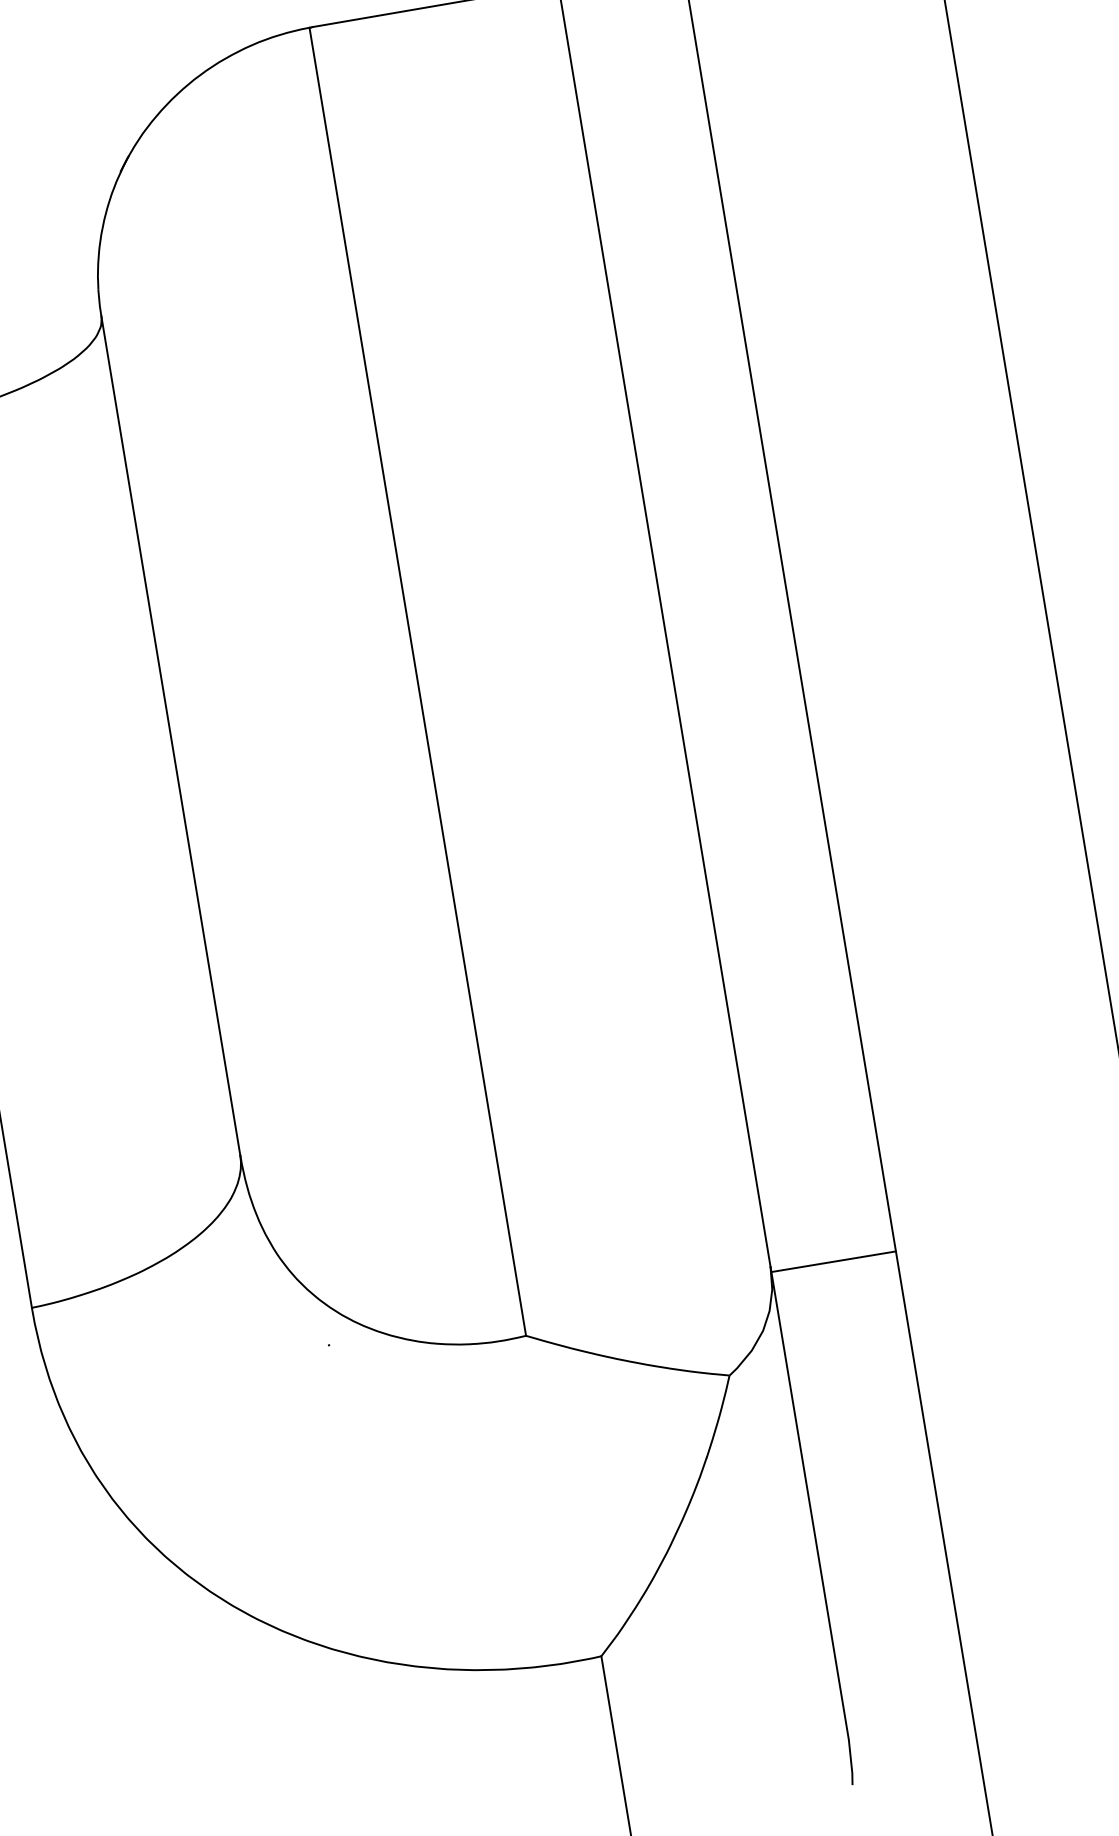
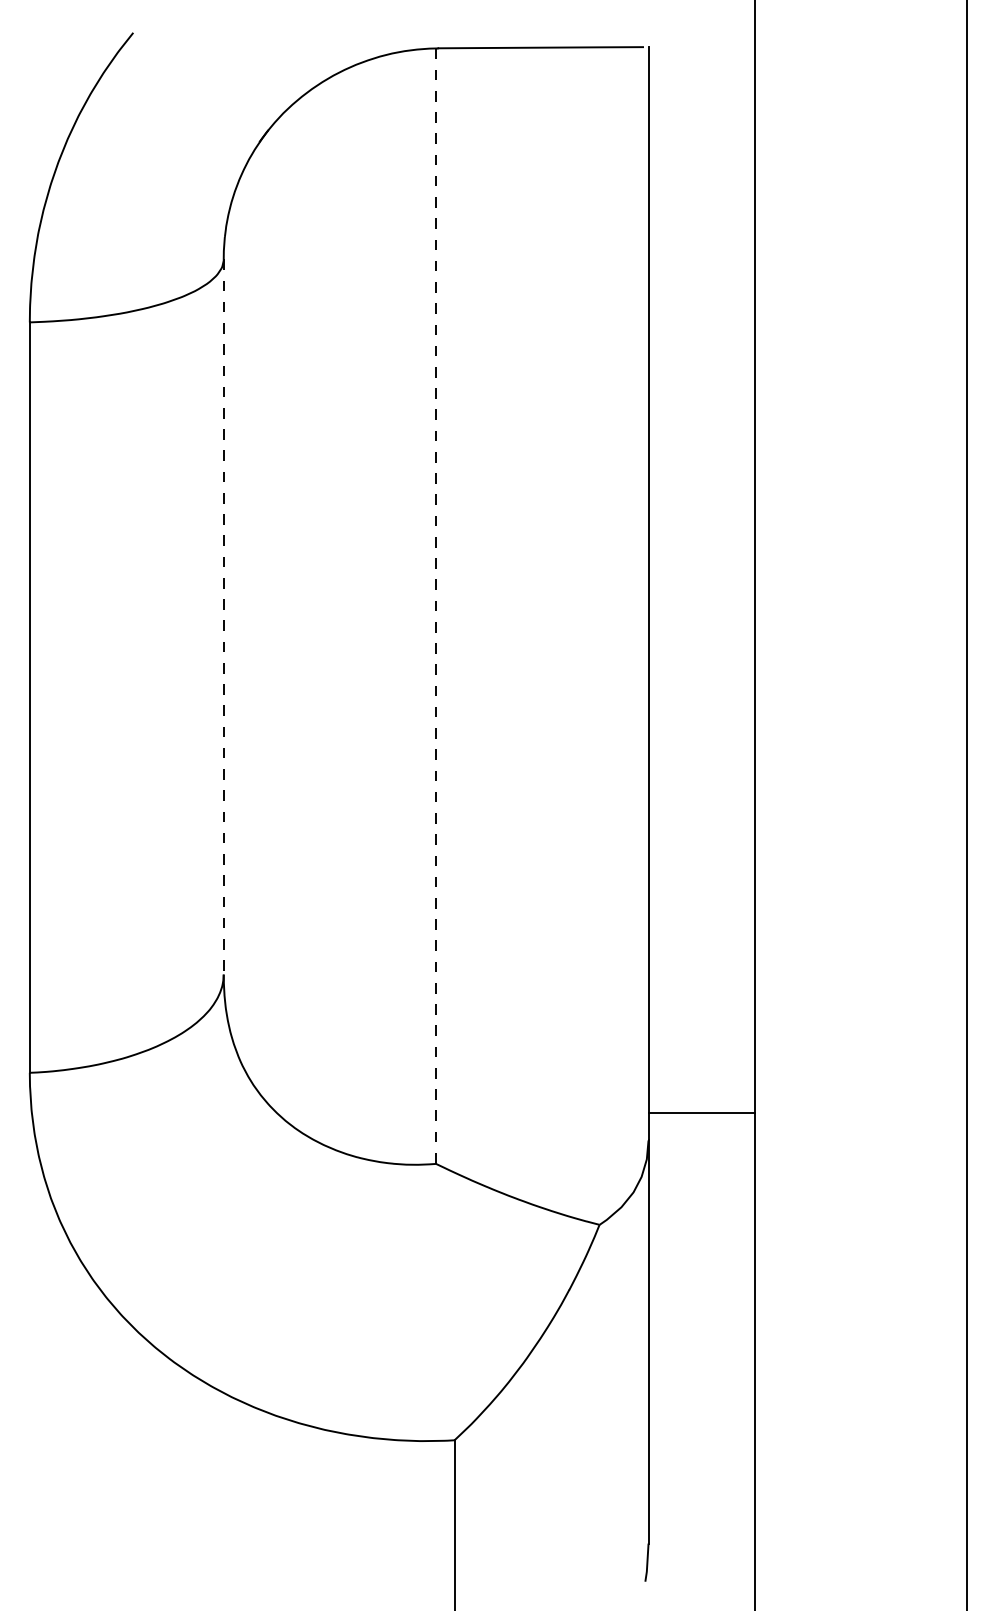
line: (418, 682) -> (436, 606), solid -> dashed
line: (170, 735) -> (223, 616), solid -> dashed
line: (833, 1261) -> (701, 1112), moved

